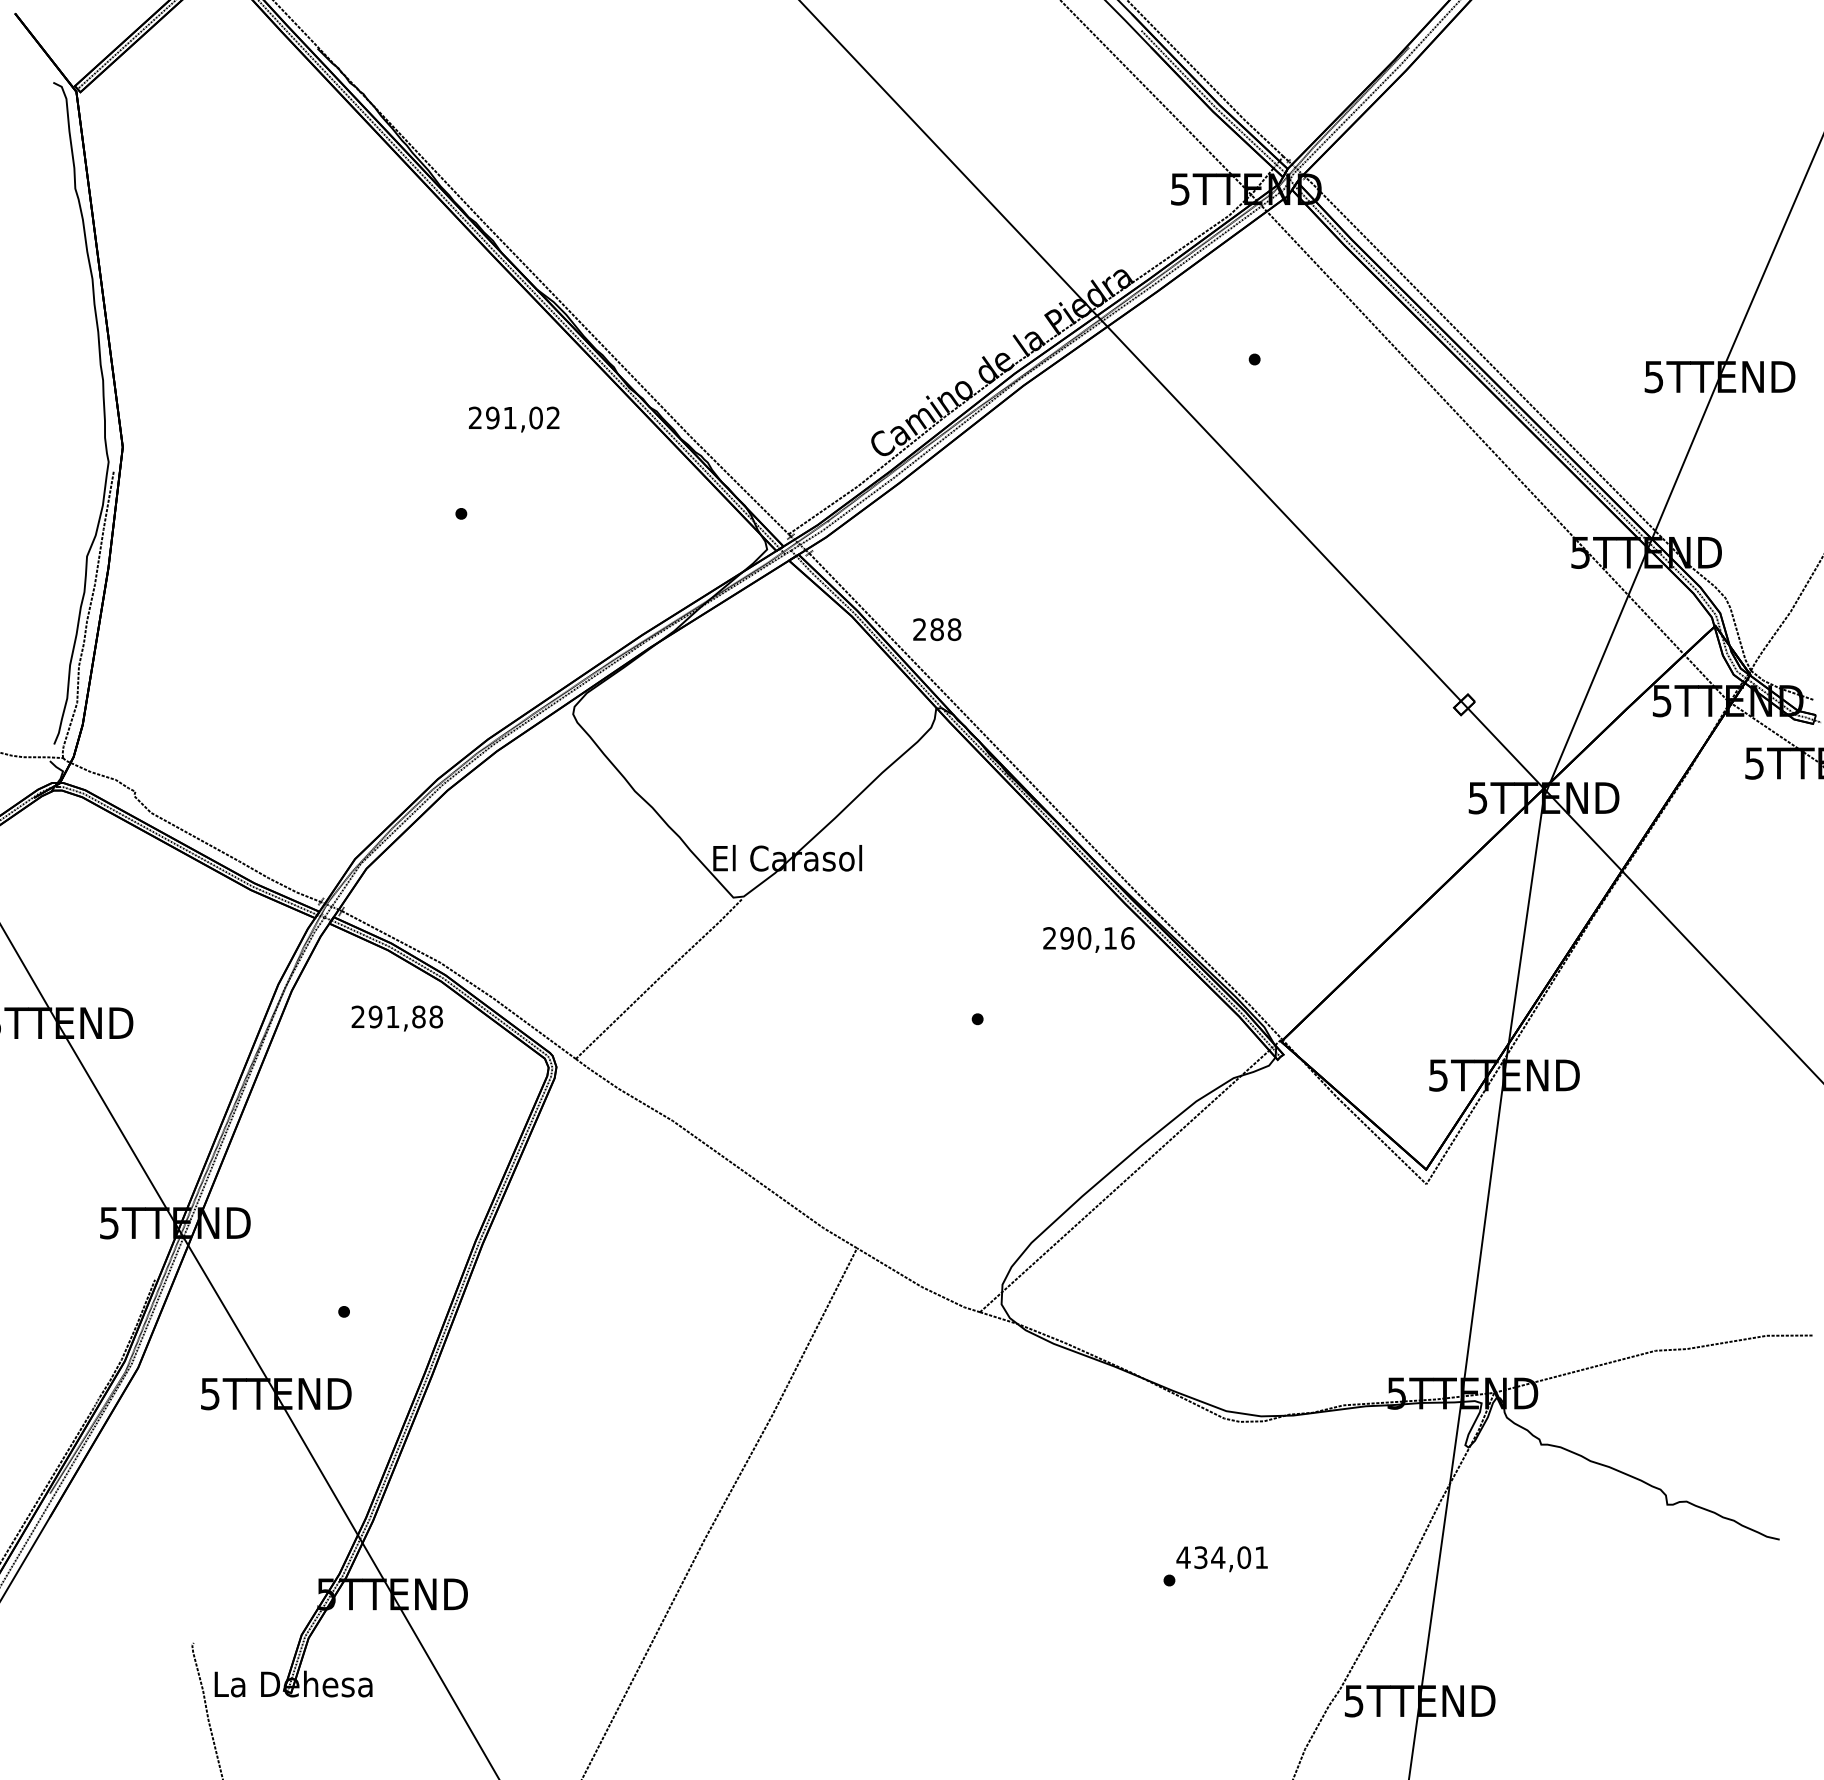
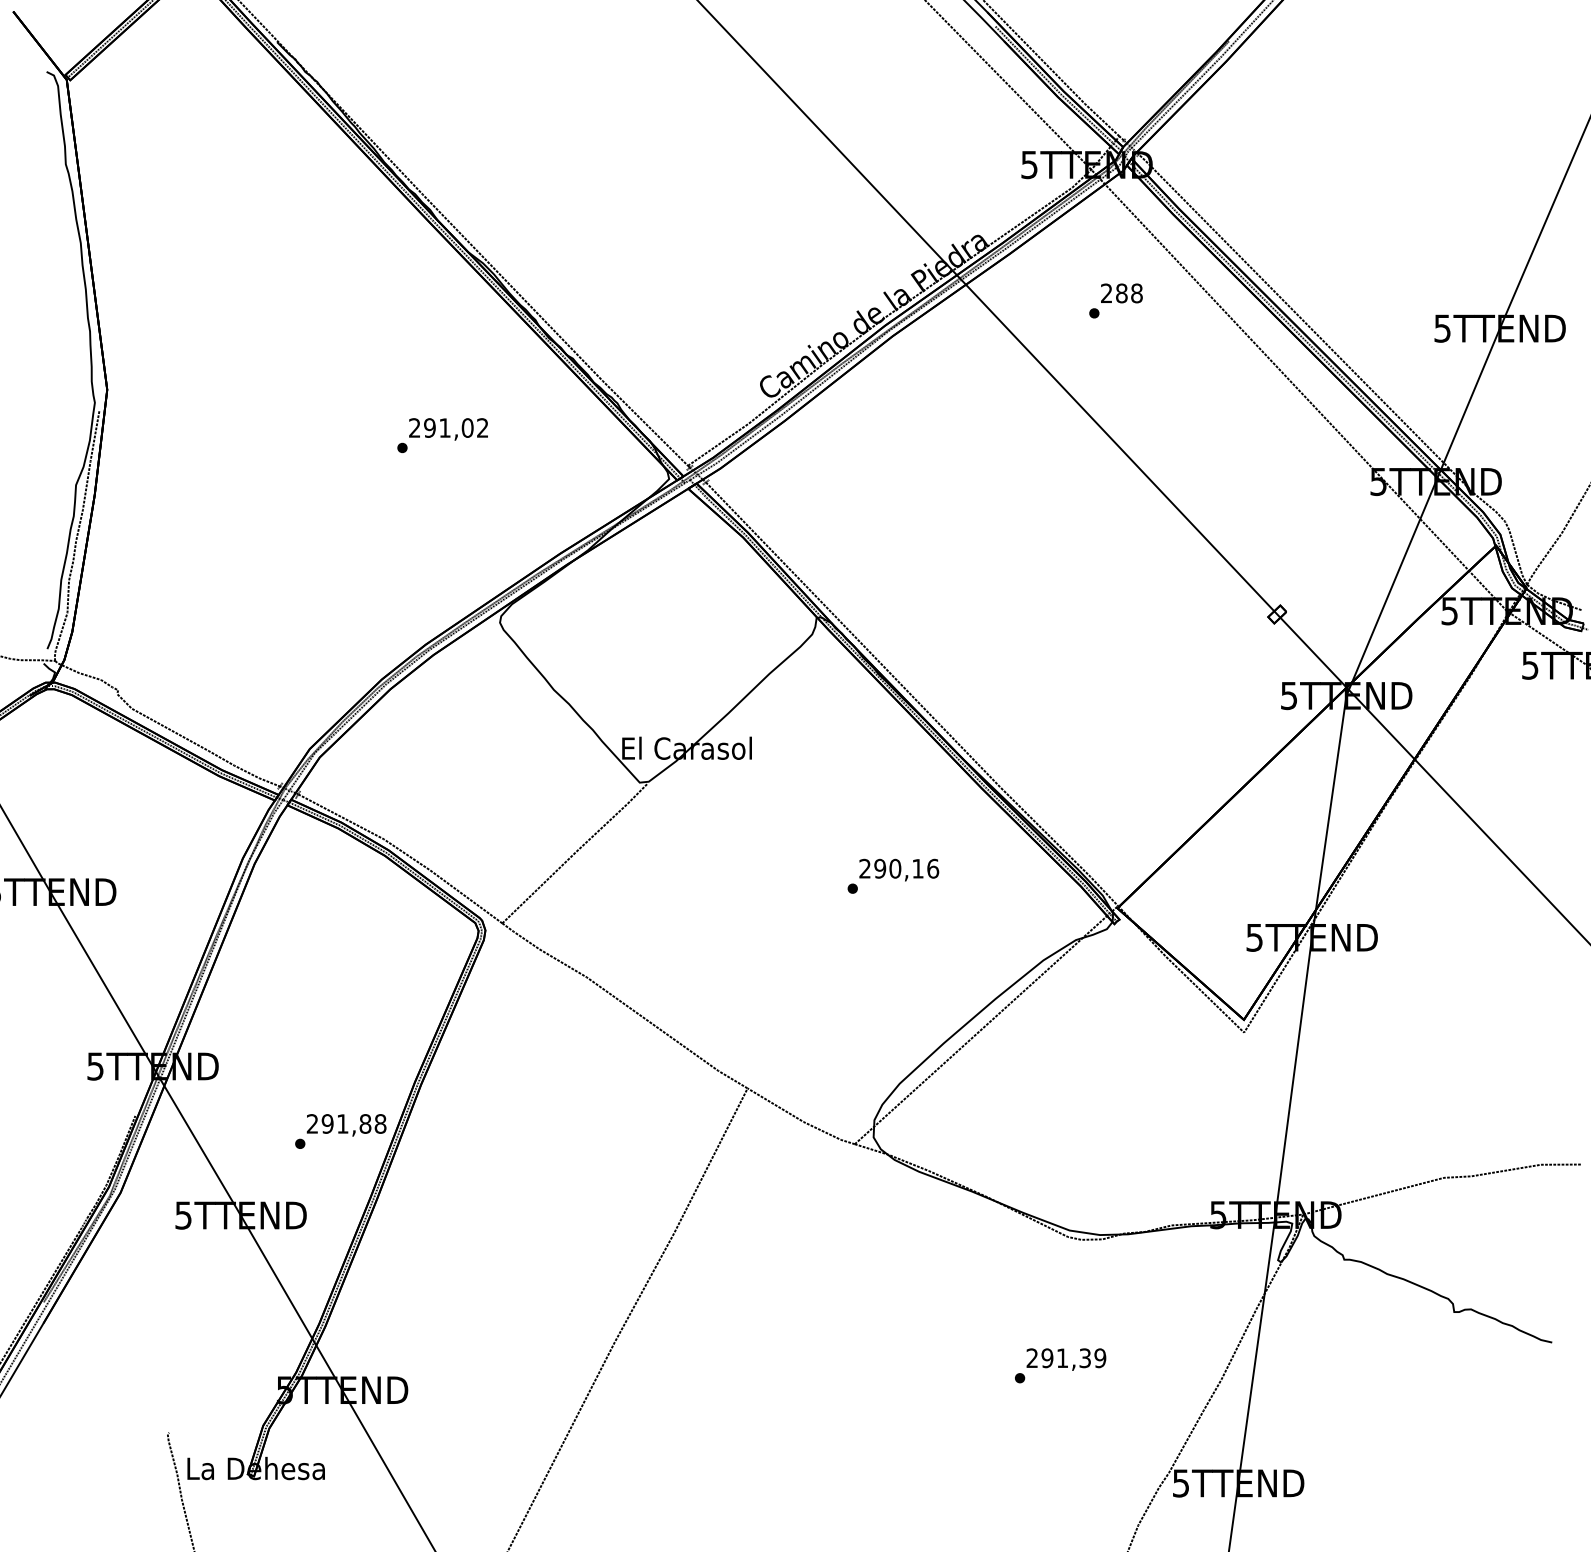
text: (514, 419) -> (448, 429), moved
text: (937, 629) -> (1122, 293), moved
text: (1088, 939) -> (898, 869), moved
text: (396, 1018) -> (345, 1125), moved
text: (1222, 1557) -> (1066, 1358), 434,01 -> 291,39

